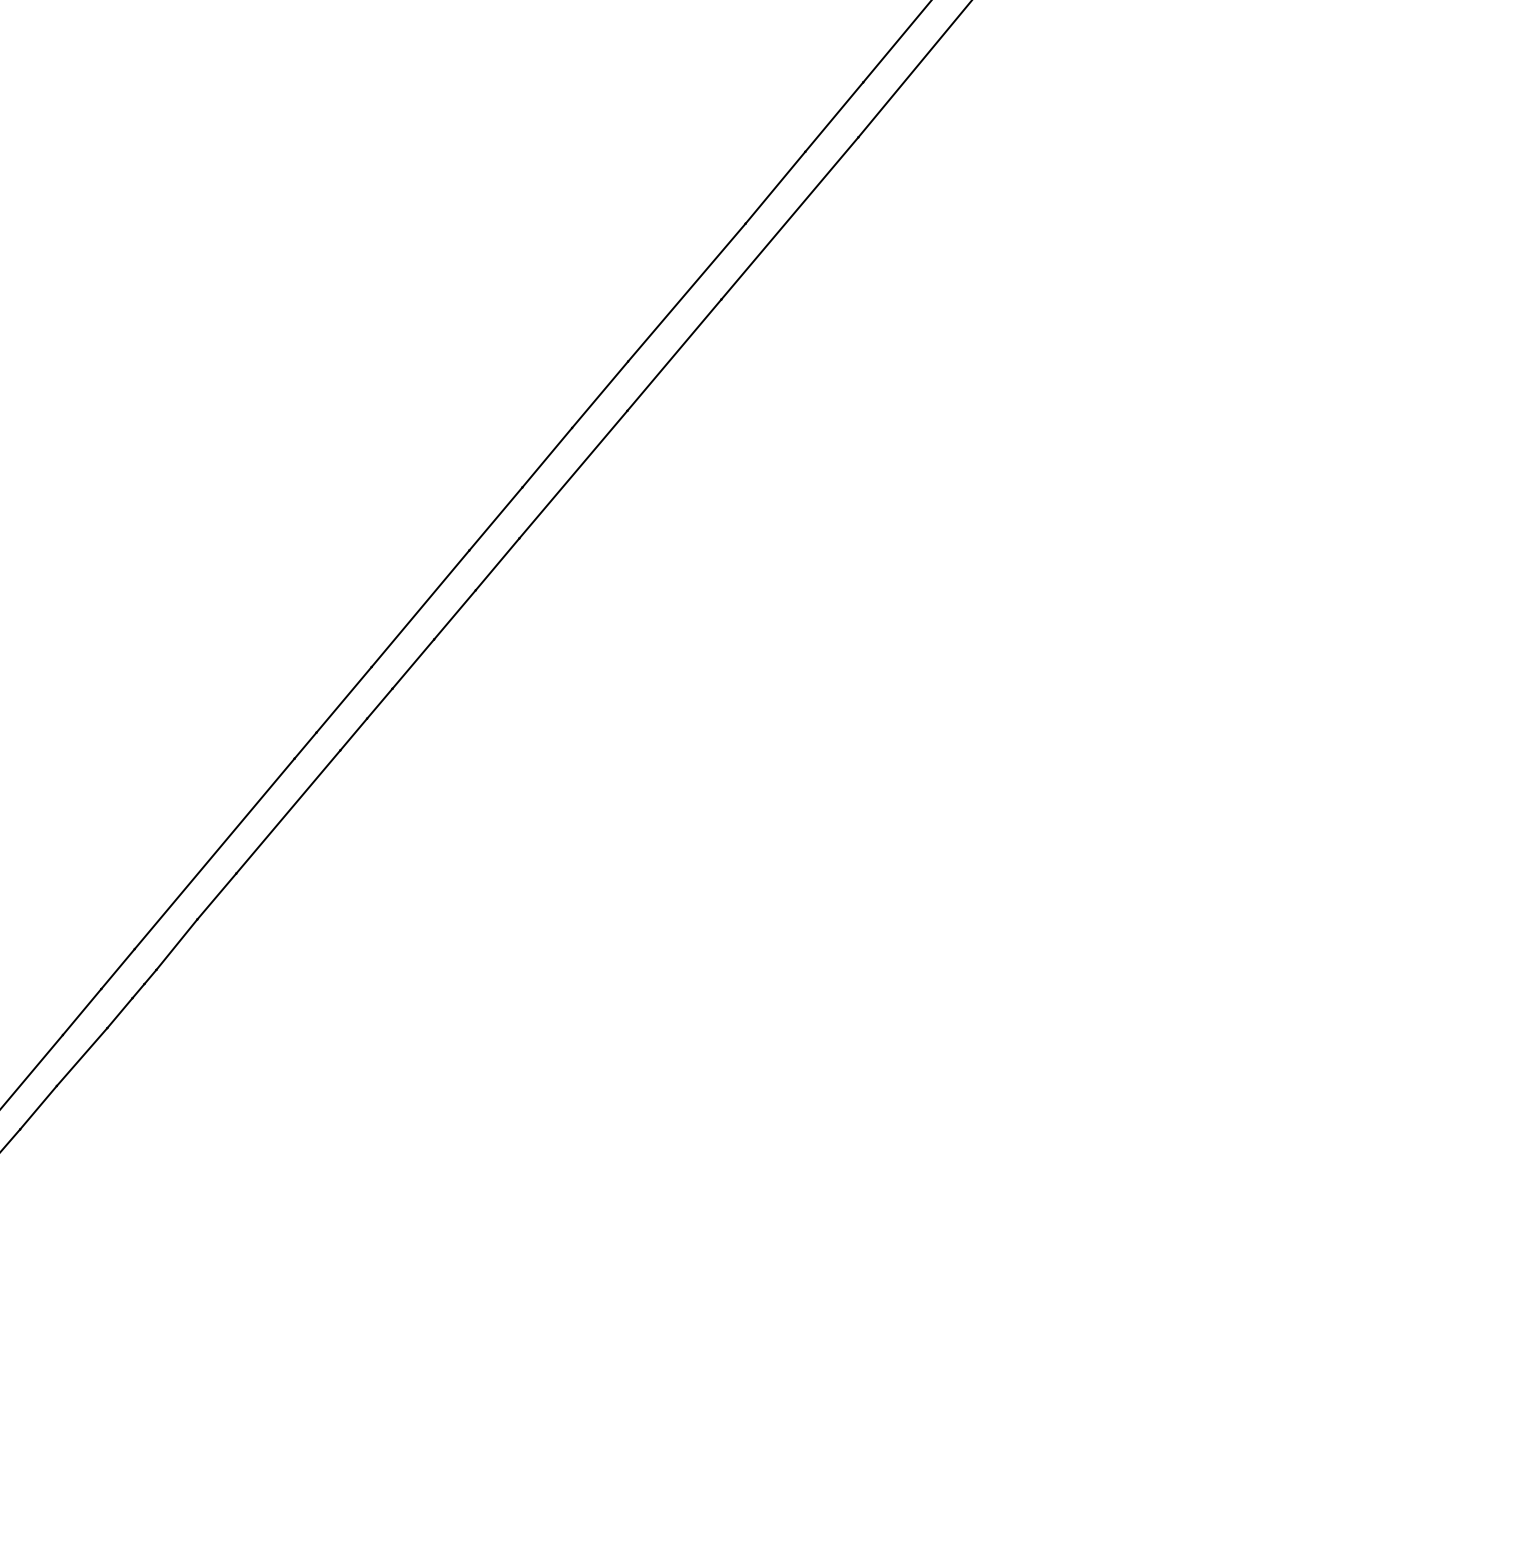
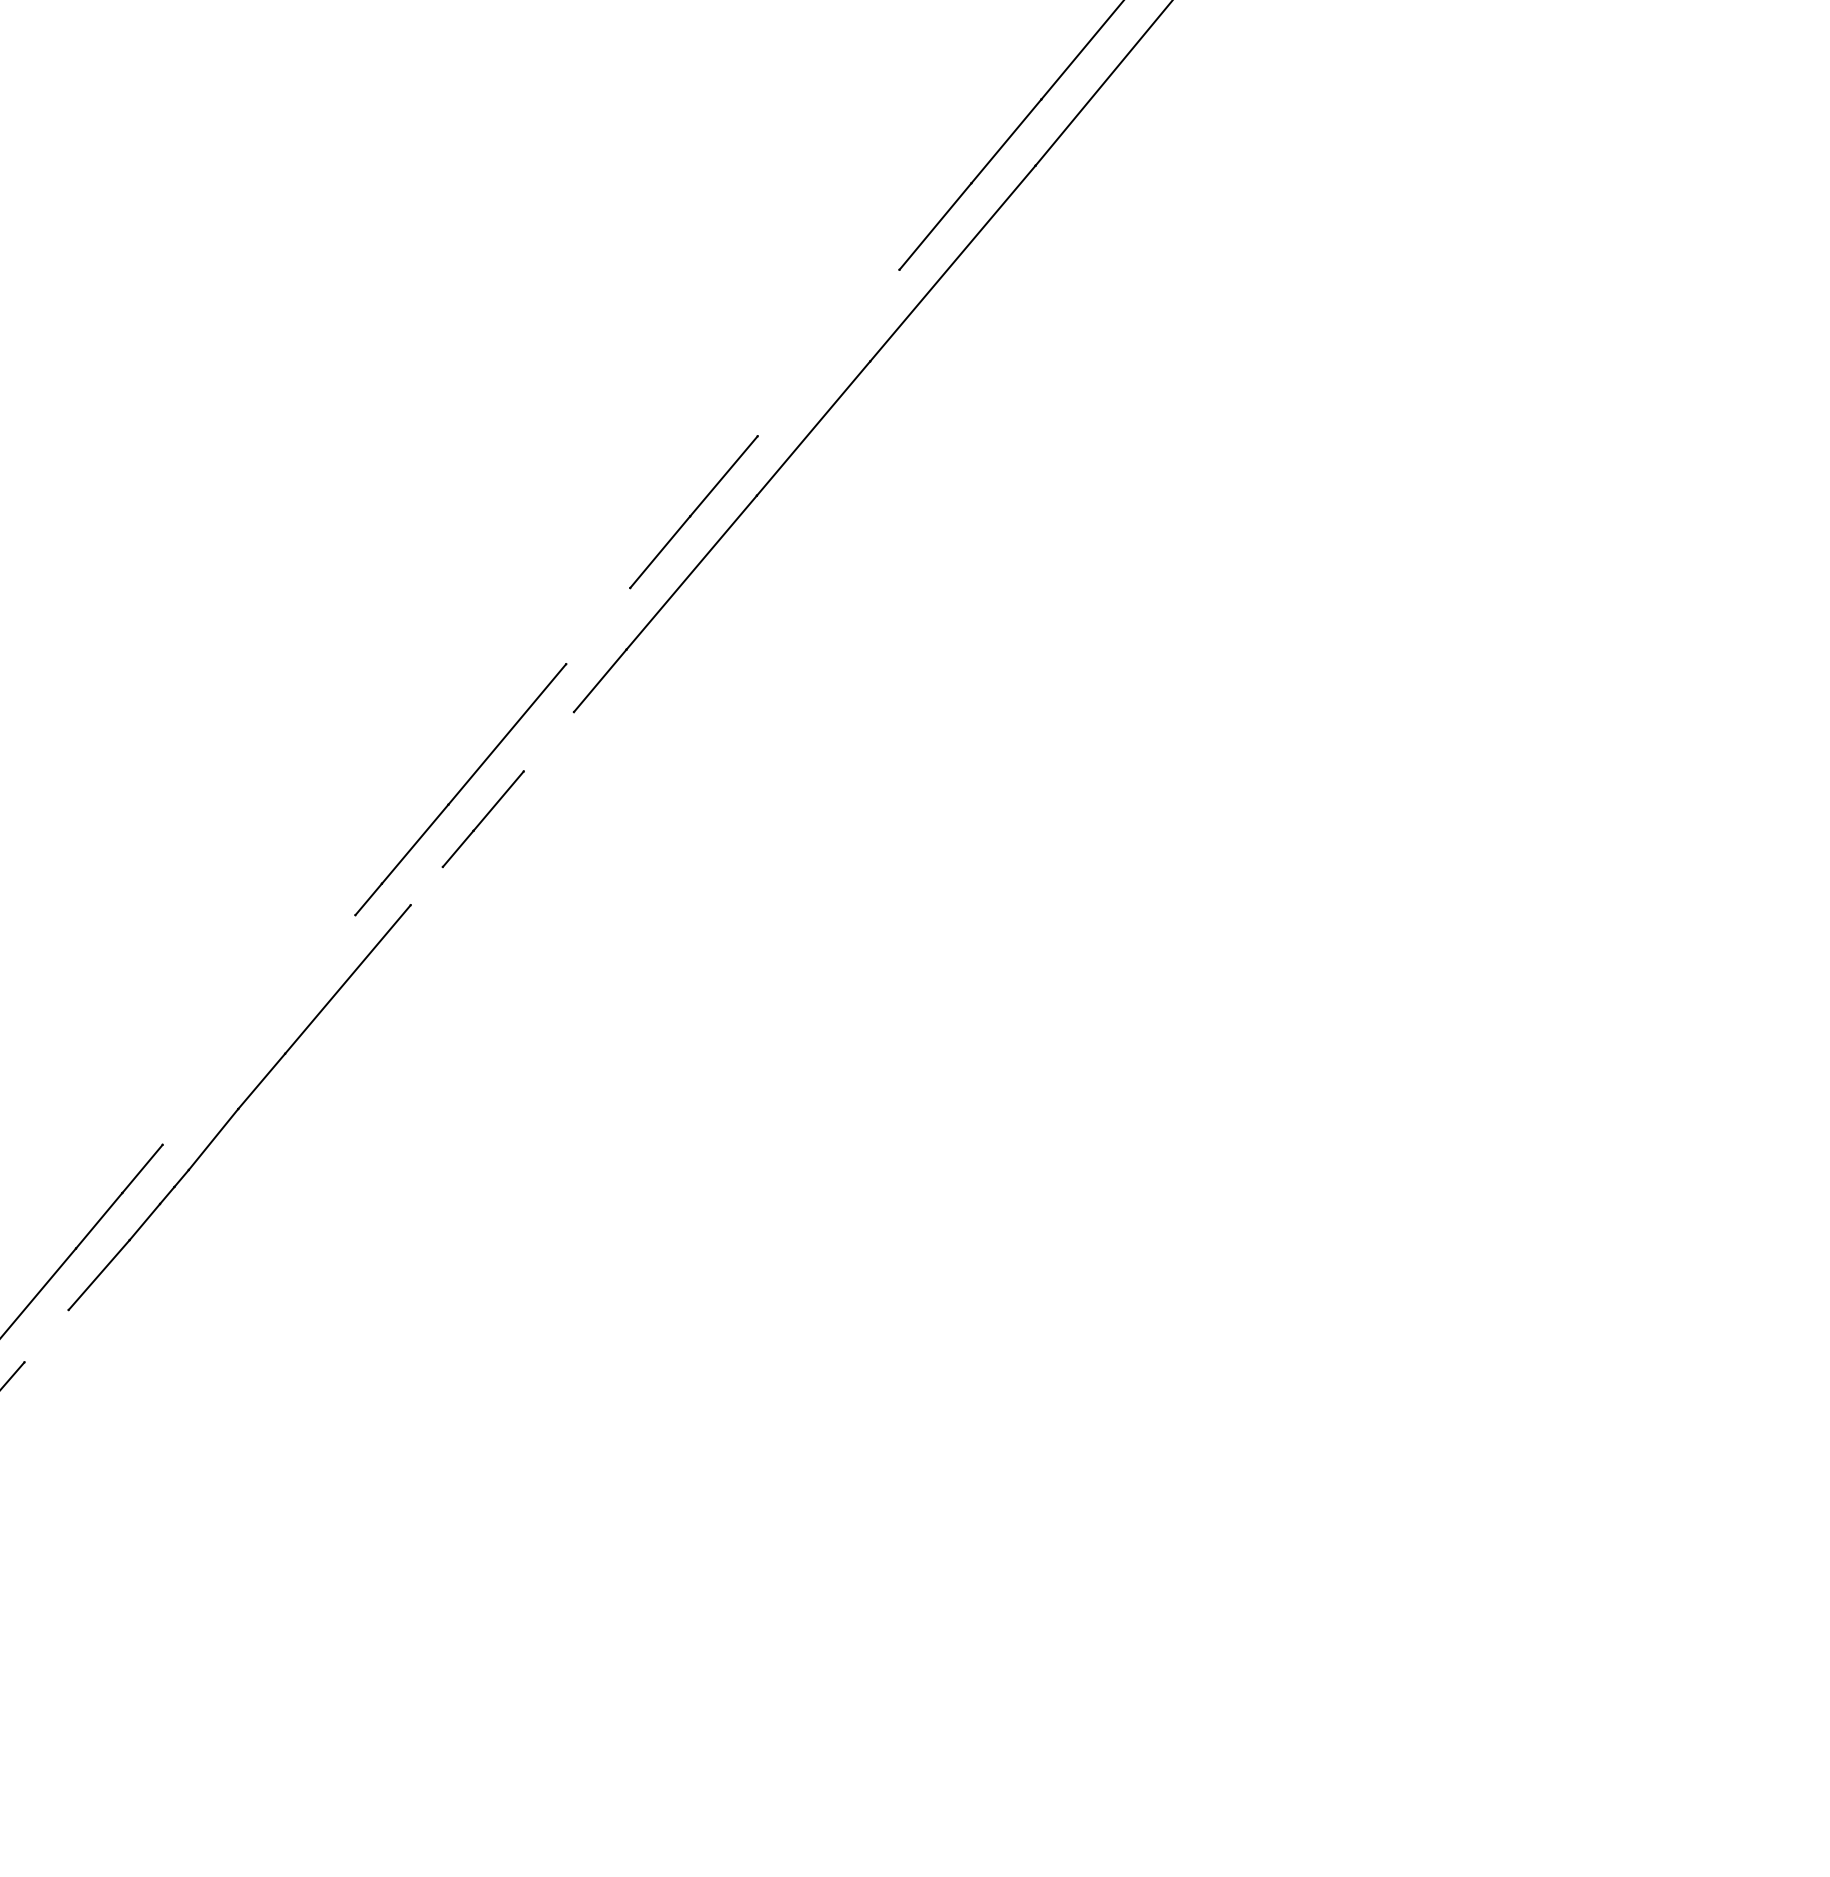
line: (686, 292) -> (828, 352), removed
line: (496, 519) -> (598, 626), removed
line: (454, 614) -> (548, 741), removed
line: (353, 734) -> (426, 885), removed
line: (214, 853) -> (258, 1029), removed
line: (38, 1107) -> (46, 1335), removed

